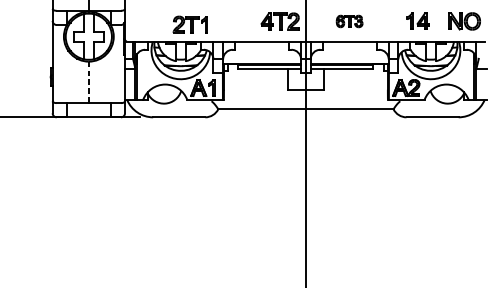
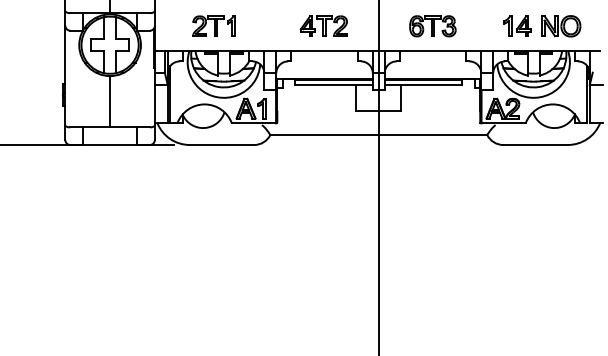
part: (279, 20) -> (323, 25), moved
part: (349, 21) -> (432, 26), size x1.43
part: (464, 21) -> (561, 26), moved
part: (190, 24) -> (213, 25), moved
line: (89, 82) -> (110, 101), dashed -> solid

